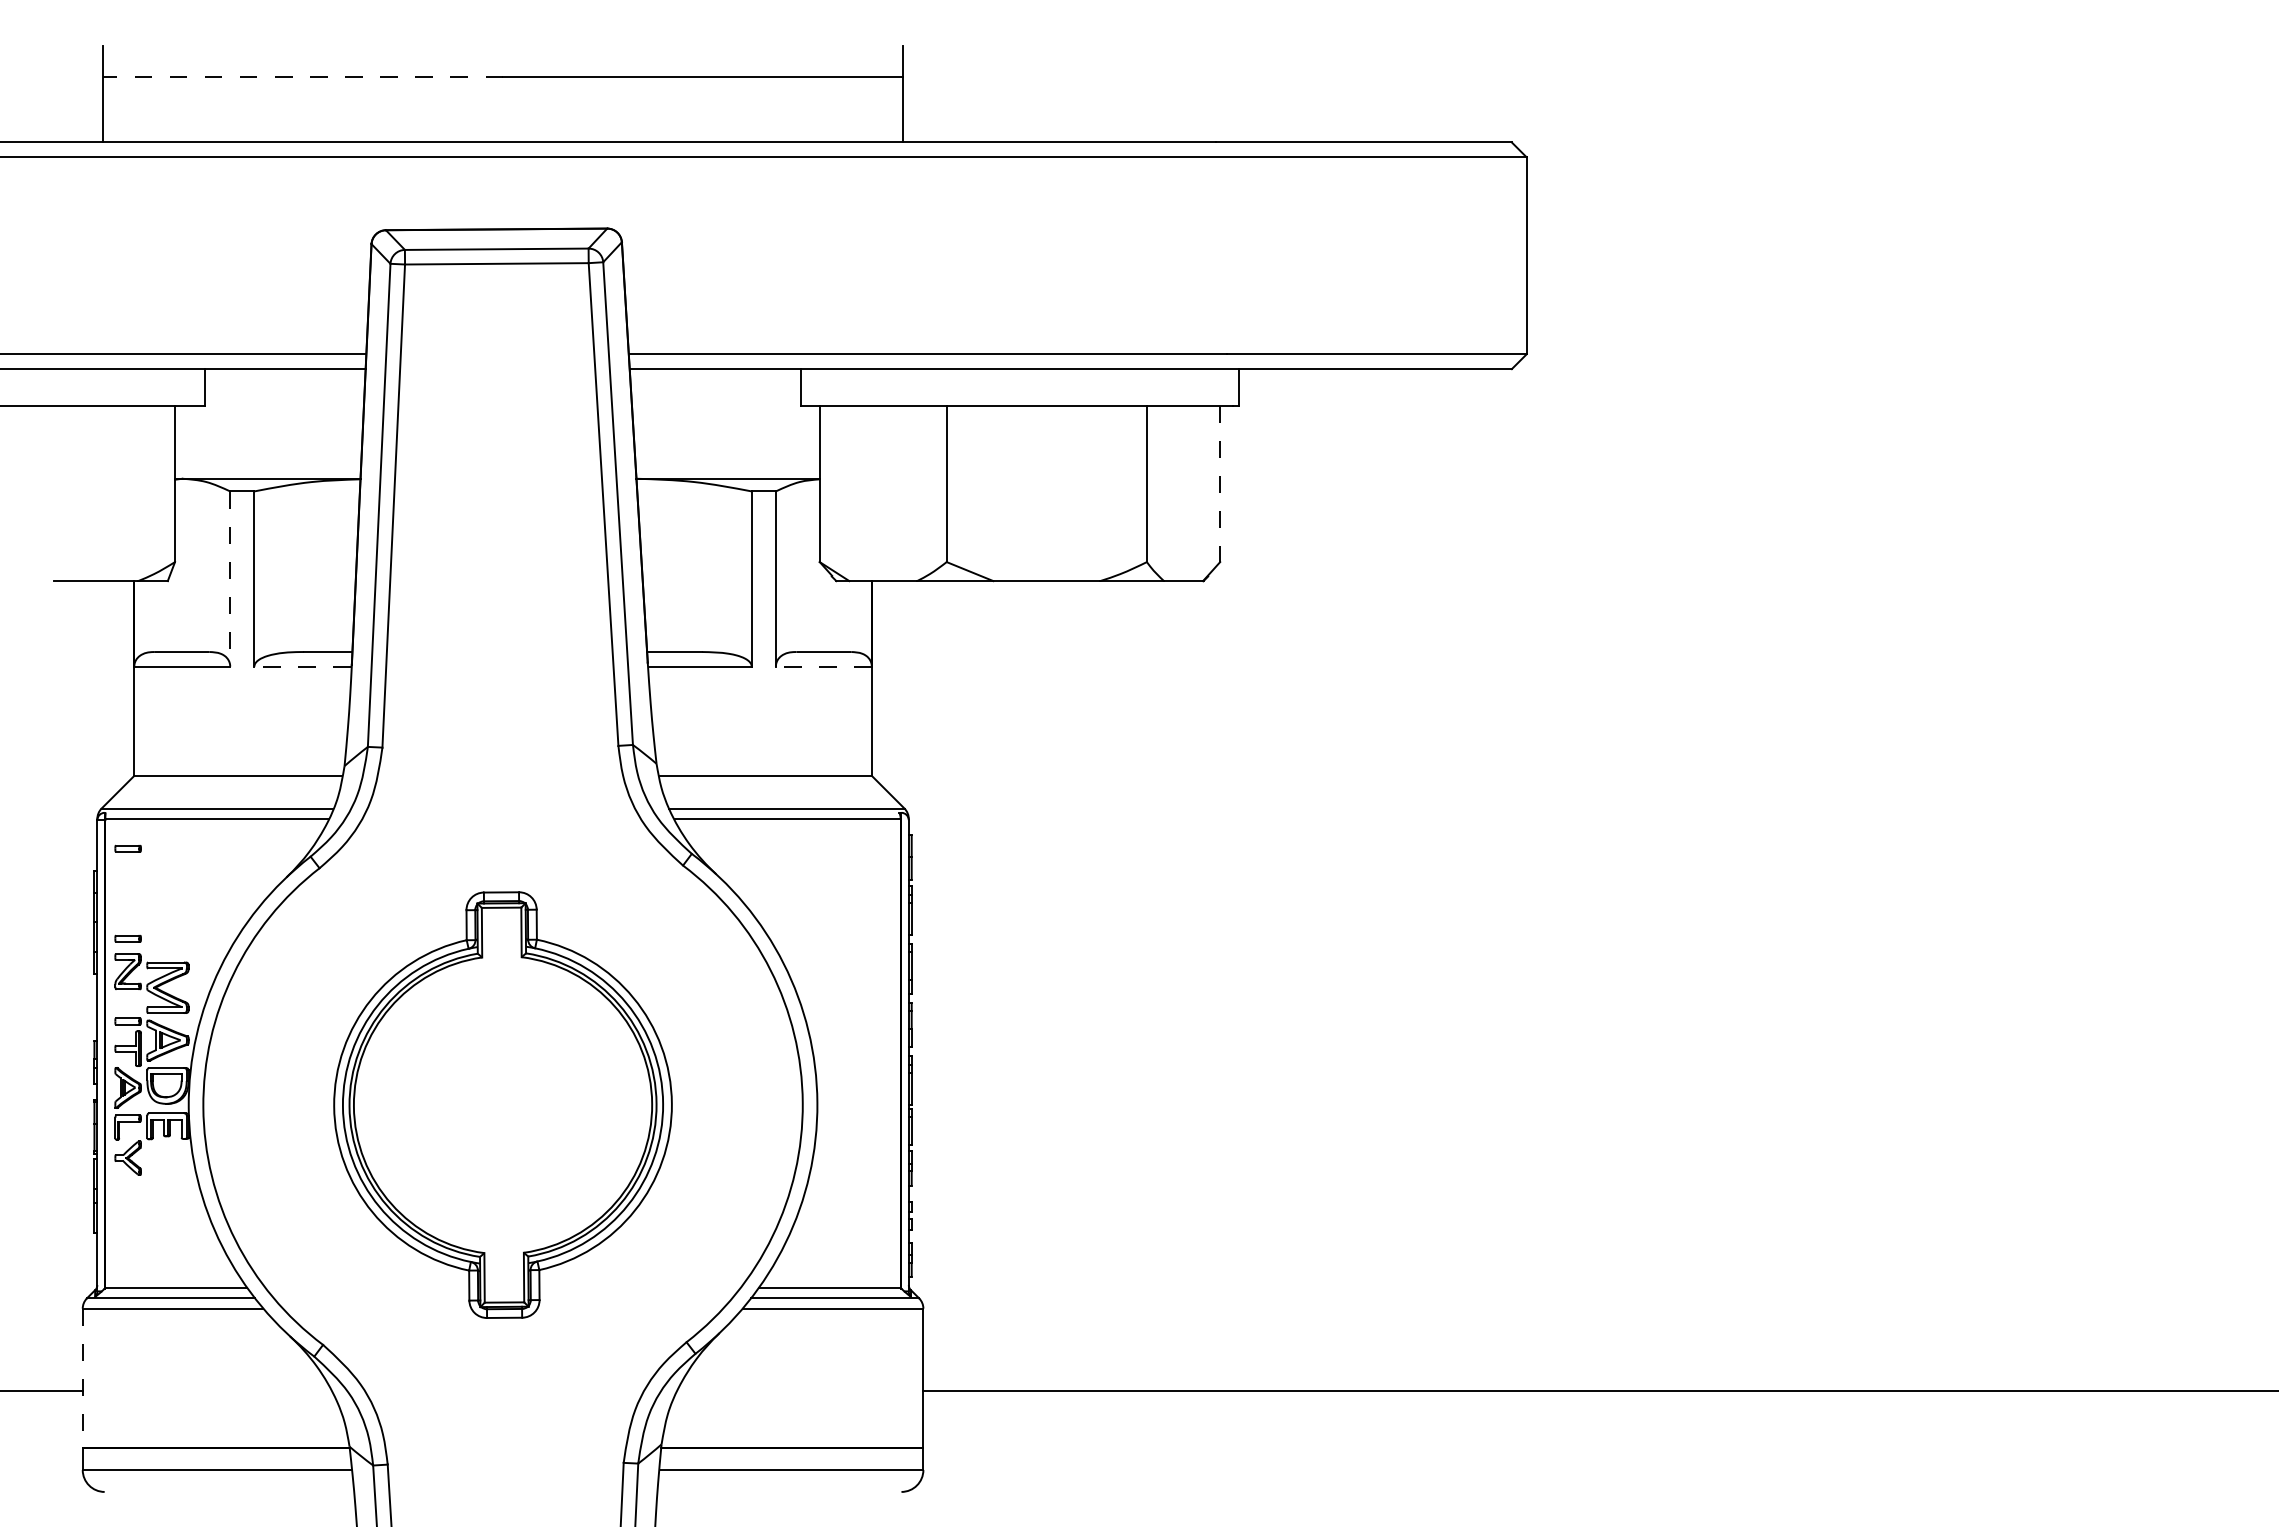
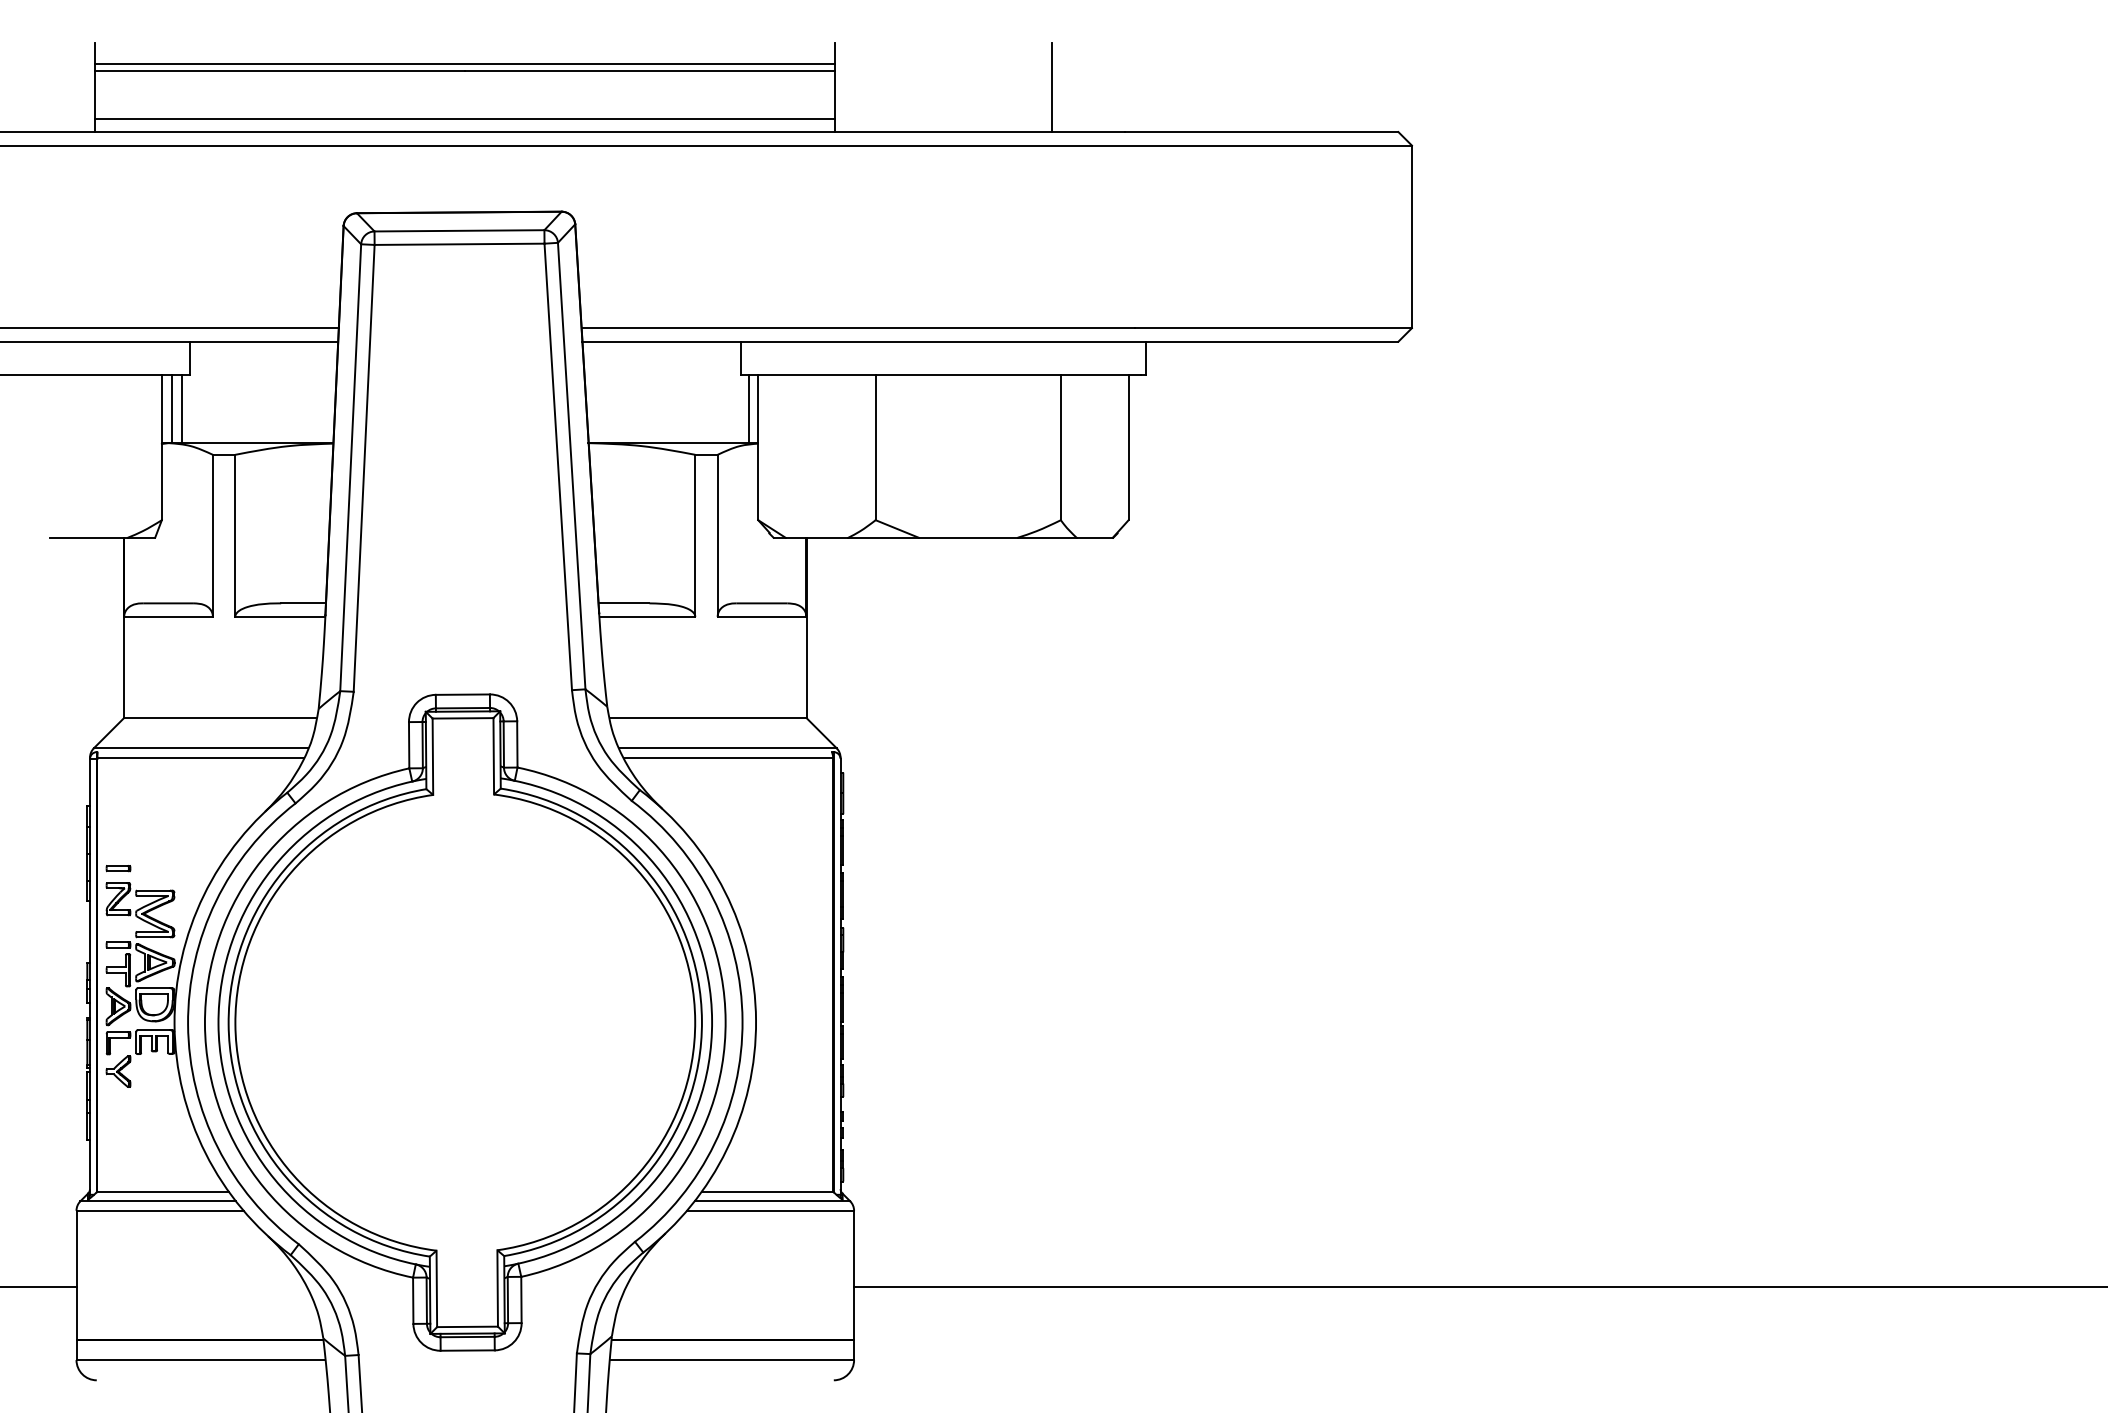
line: (503, 69) -> (465, 64), added
line: (303, 76) -> (280, 71), dashed -> solid
line: (1136, 94) -> (1051, 87), added
line: (503, 127) -> (465, 118), added
line: (186, 441) -> (172, 408), added
line: (196, 441) -> (181, 408), added
line: (809, 441) -> (748, 408), added
line: (1220, 484) -> (1128, 448), dashed -> solid
line: (230, 579) -> (213, 536), dashed -> solid
line: (302, 666) -> (279, 616), dashed -> solid
line: (823, 666) -> (761, 616), dashed -> solid
part: (127, 848) -> (117, 785), removed
part: (502, 1104) -> (464, 1021), size x1.67
line: (82, 1378) -> (76, 1275), dashed -> solid

